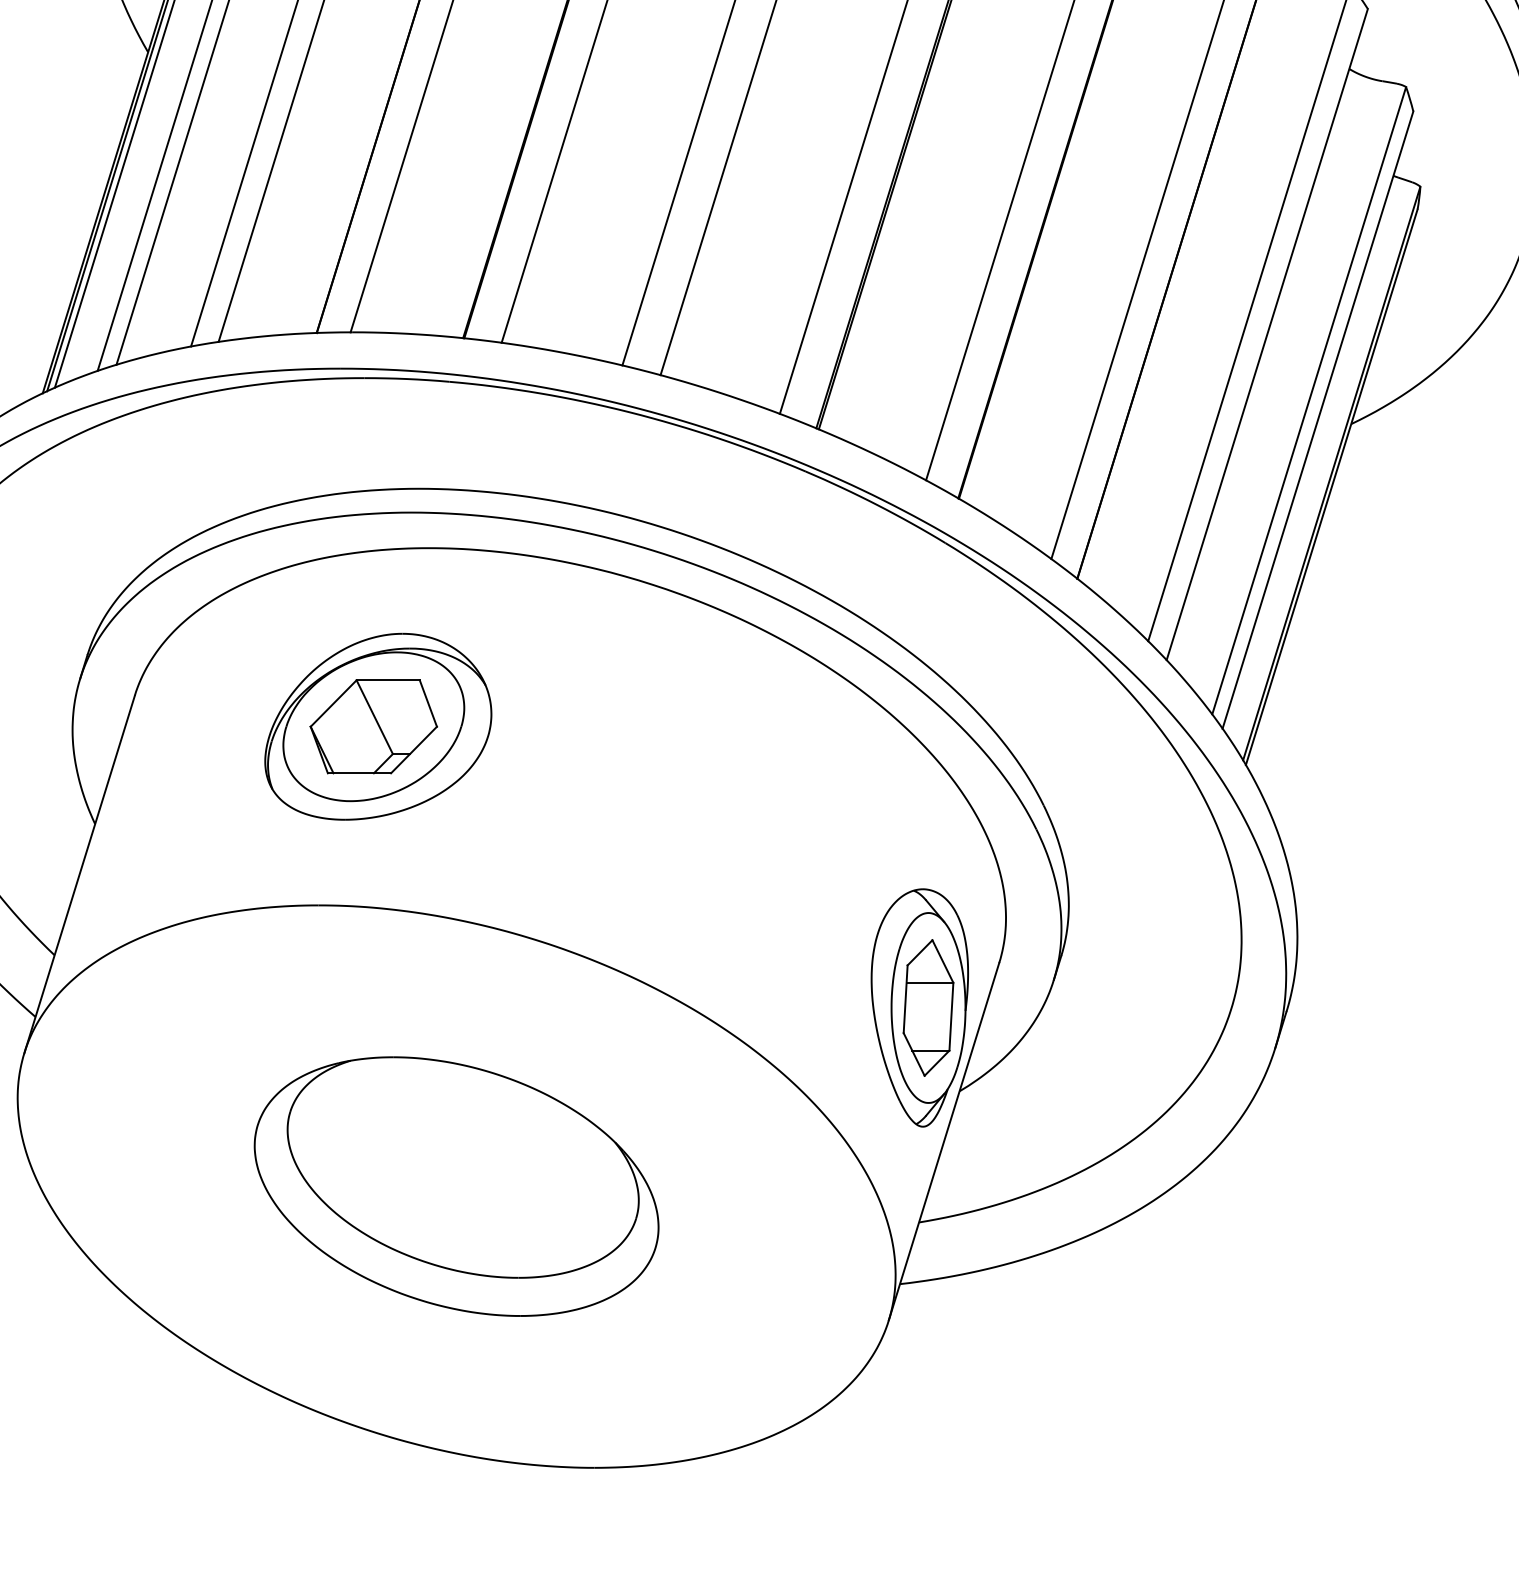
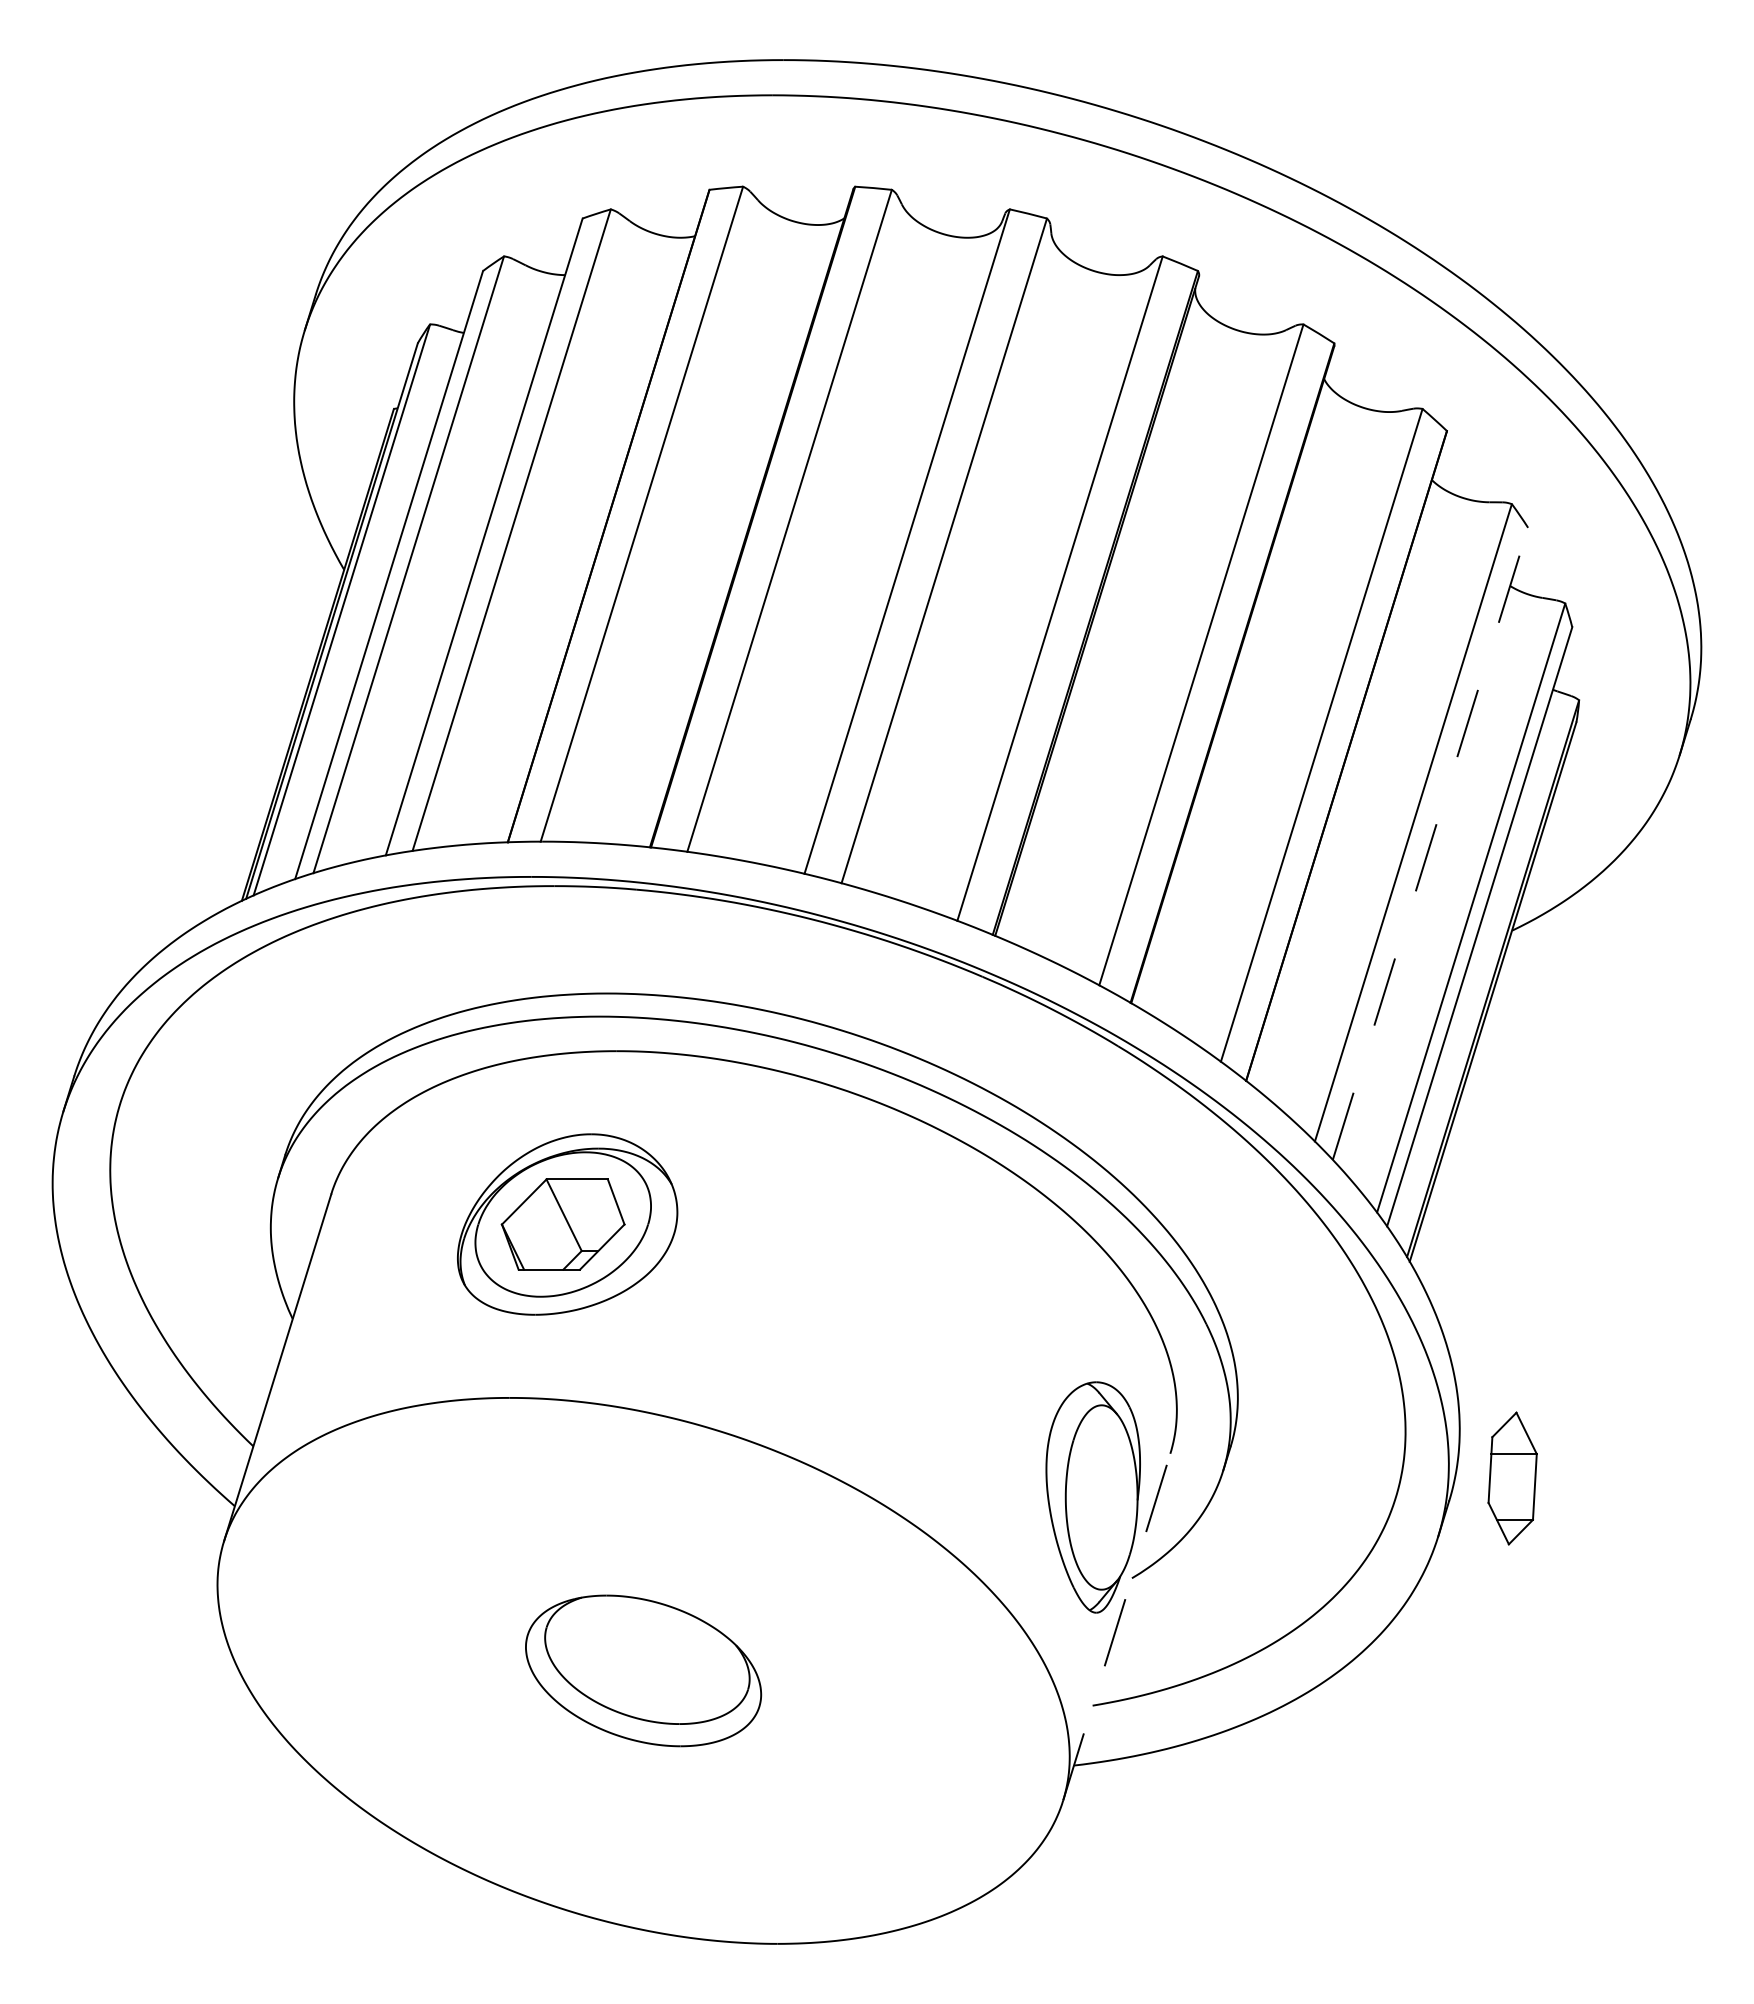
line: (1267, 334) -> (1430, 843), solid -> dashed
part: (928, 1007) -> (1512, 1478), moved
line: (943, 1140) -> (1116, 1626), solid -> dashed
part: (456, 1186) -> (643, 1670), size x0.6

